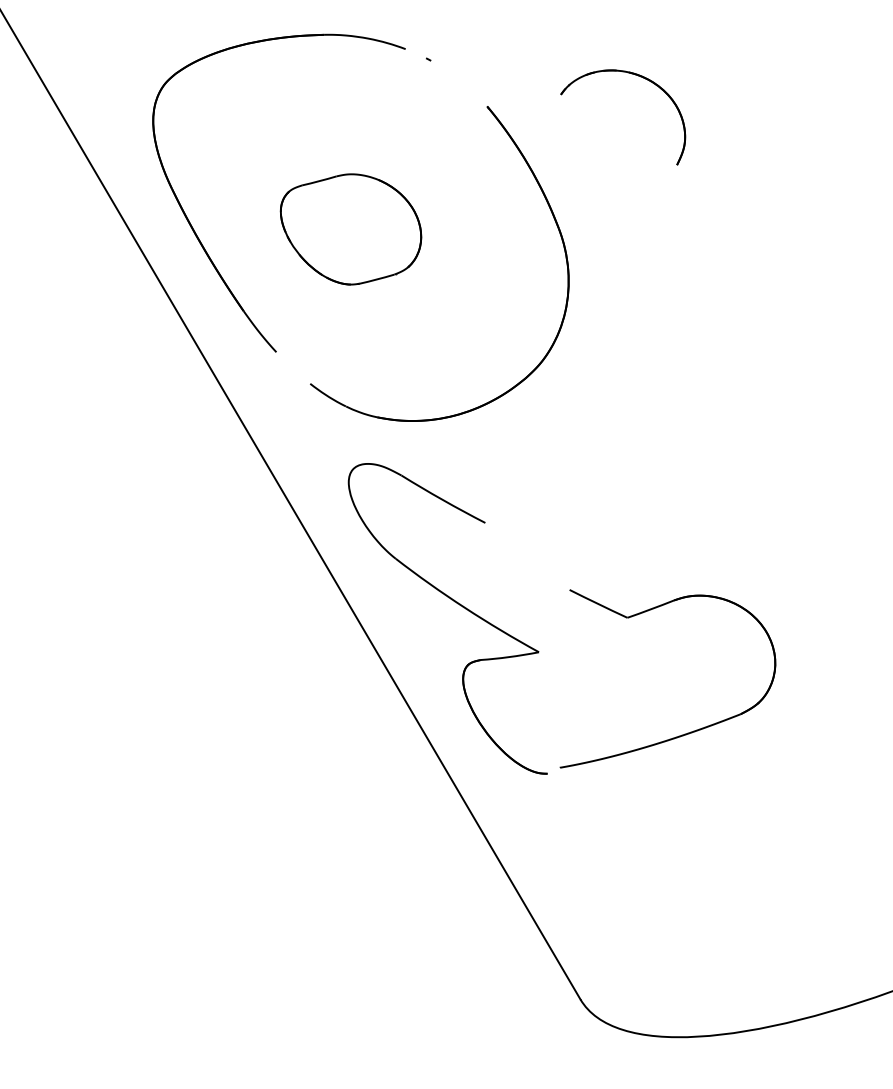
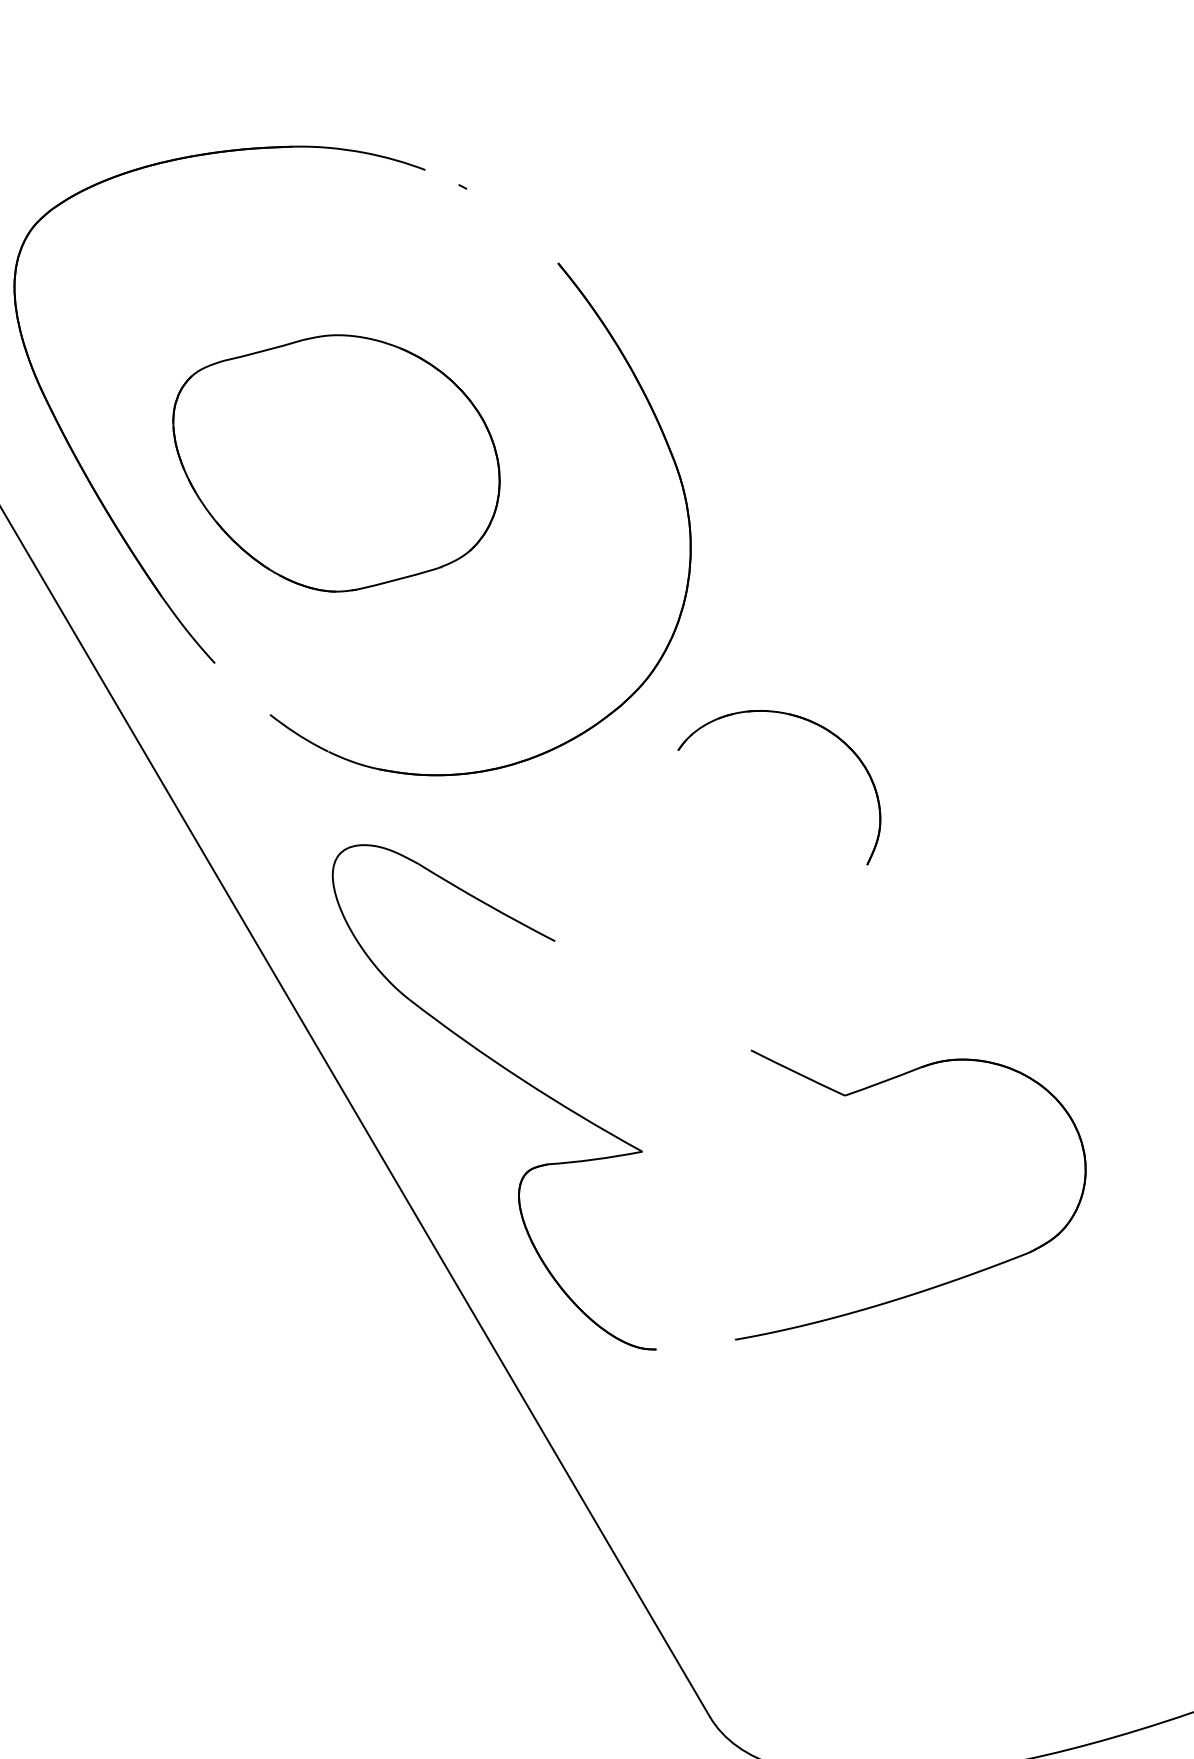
part: (640, 77) -> (807, 722), moved
part: (350, 229) -> (335, 463), size x1.43
part: (684, 733) -> (937, 1283), moved

